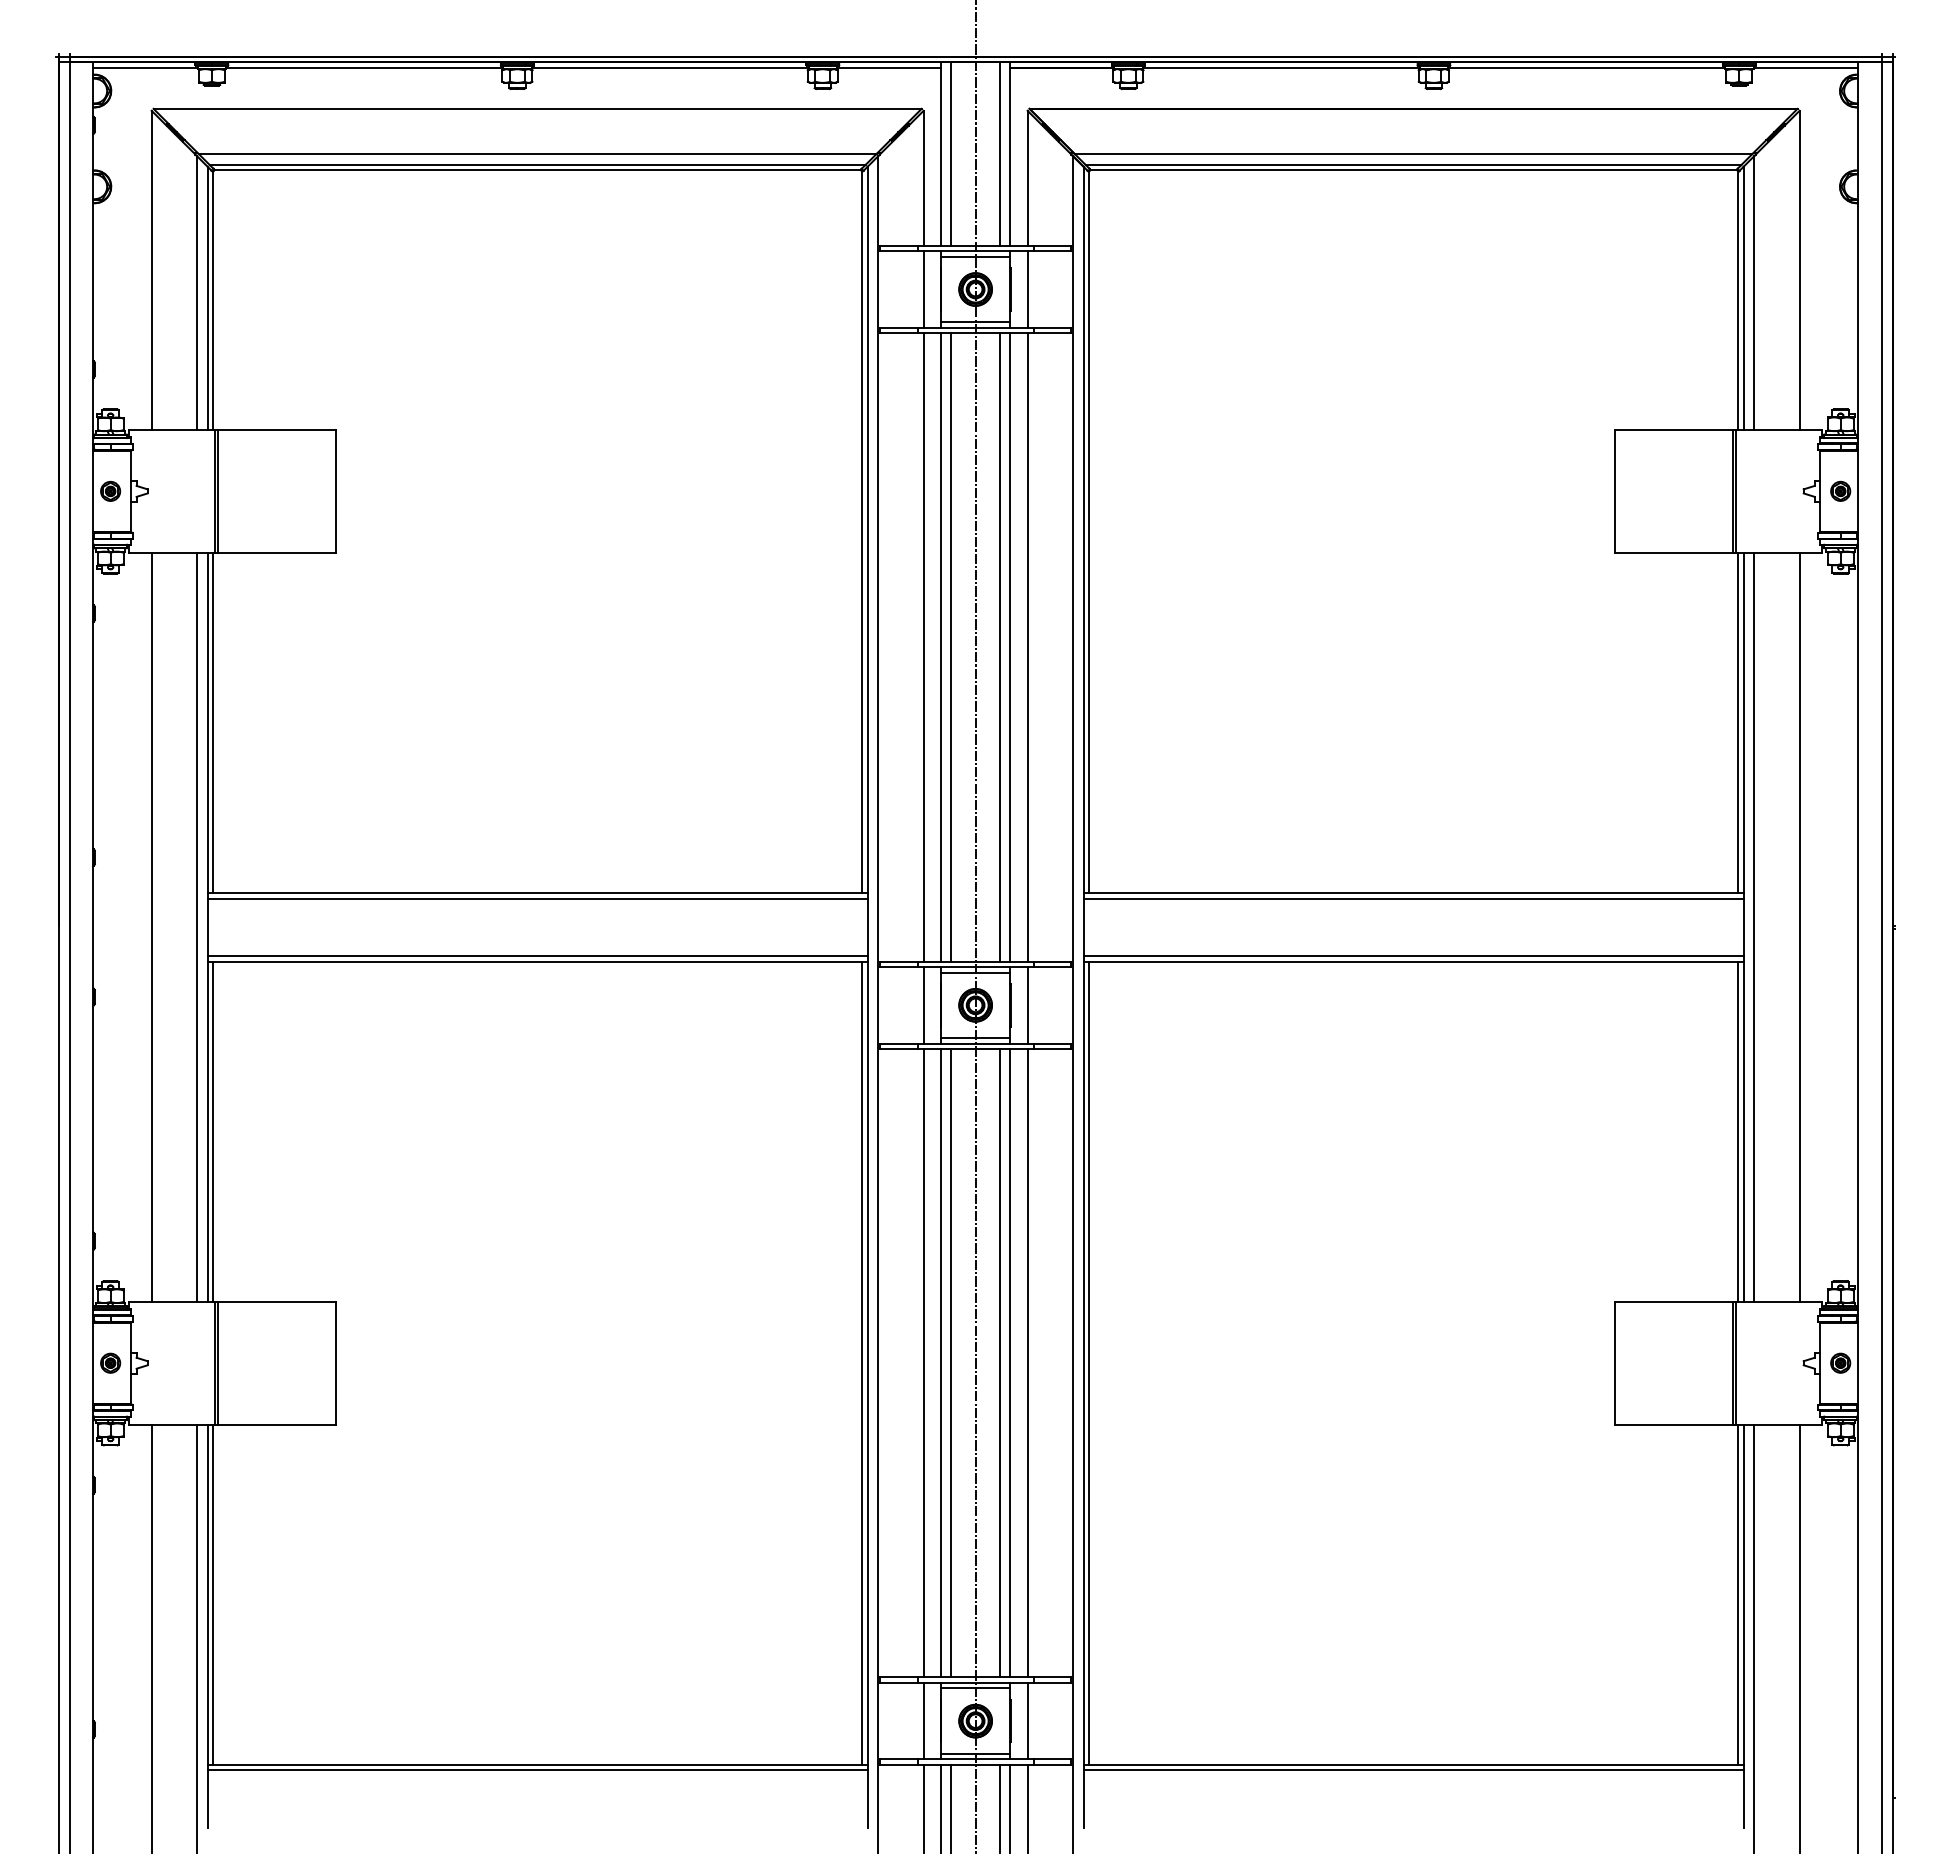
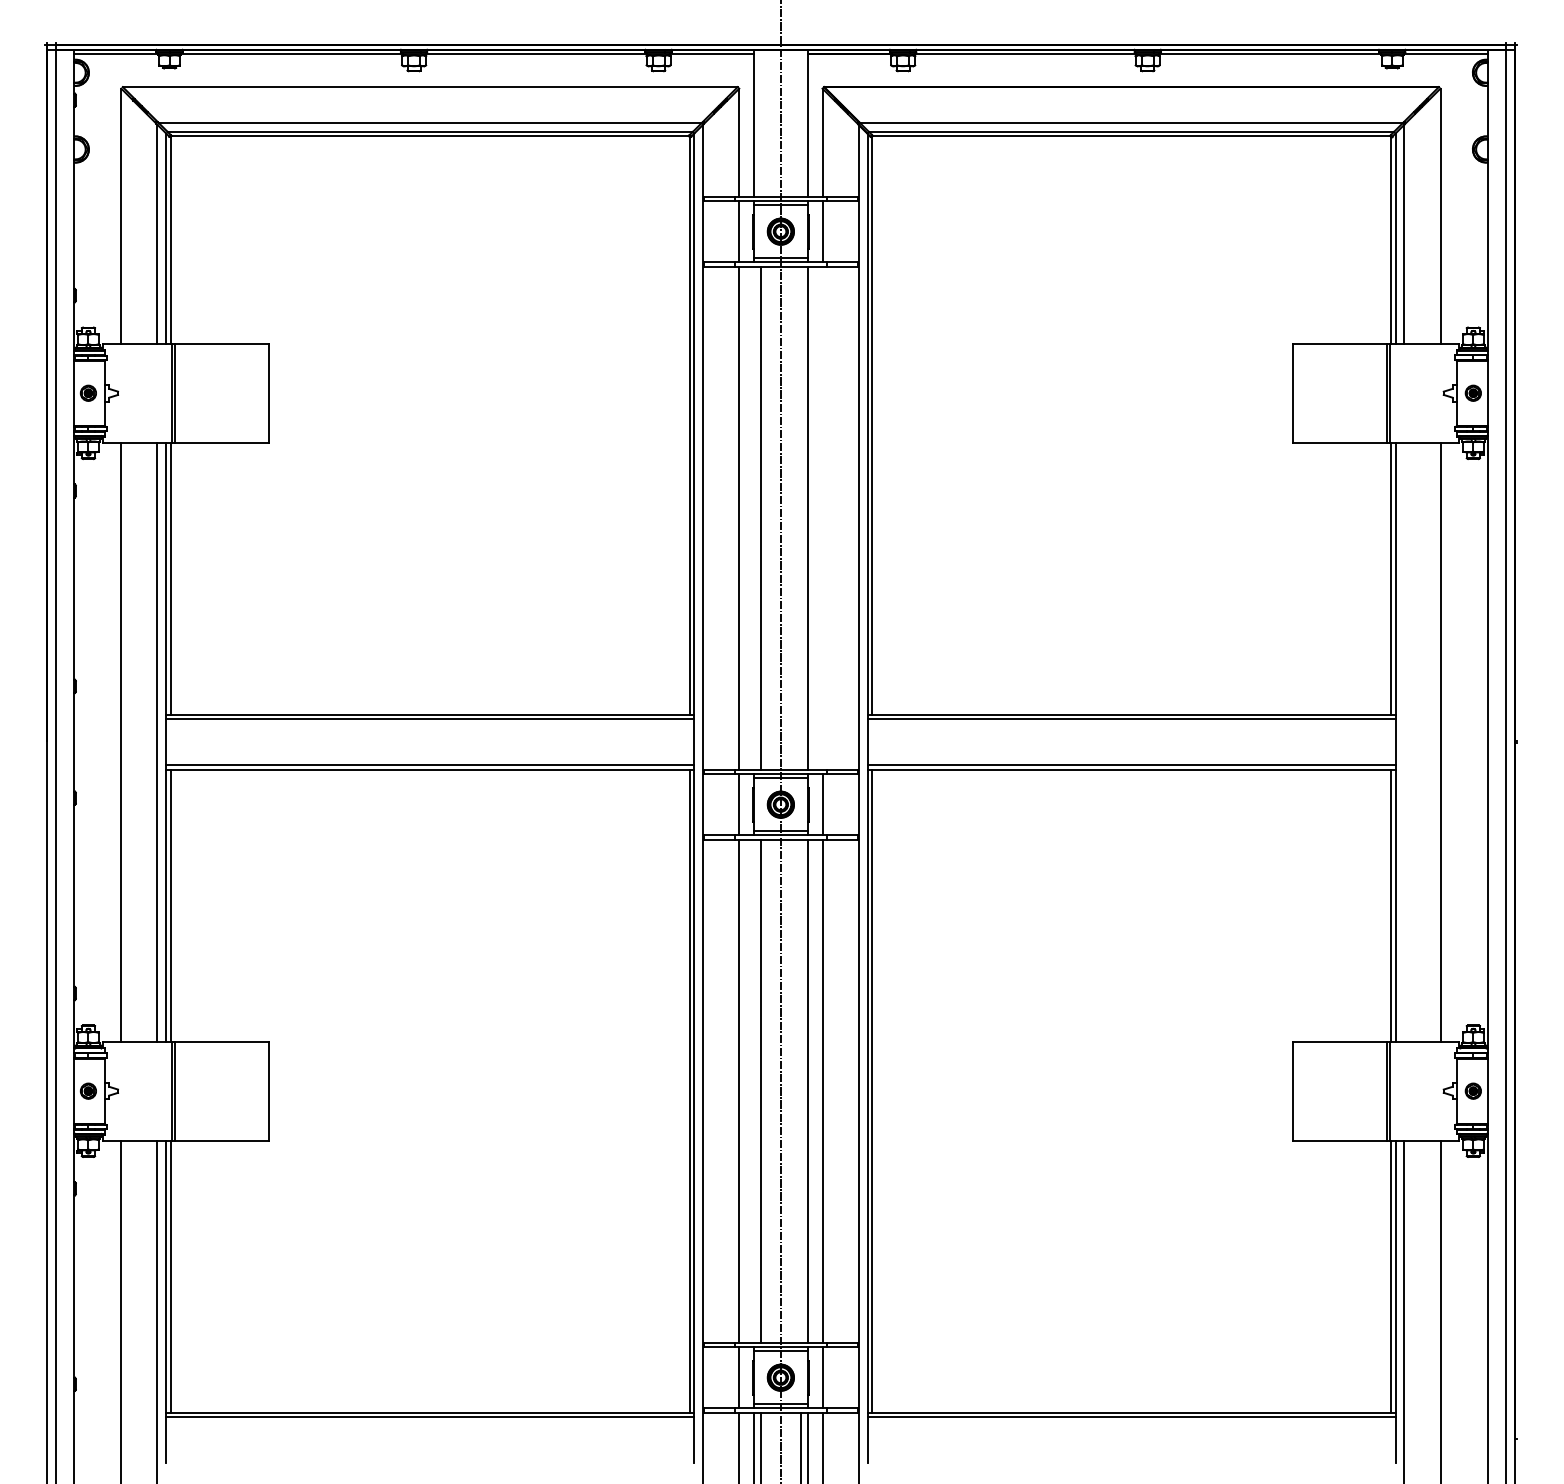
line: (950, 153) -> (760, 122), removed
line: (1000, 153) -> (800, 122), removed
line: (941, 647) -> (753, 518), removed
line: (1000, 647) -> (800, 518), removed
line: (1027, 647) -> (822, 518), removed
line: (1754, 926) -> (1404, 741), removed
line: (941, 1363) -> (753, 1091), removed
line: (1000, 1363) -> (800, 1091), removed

